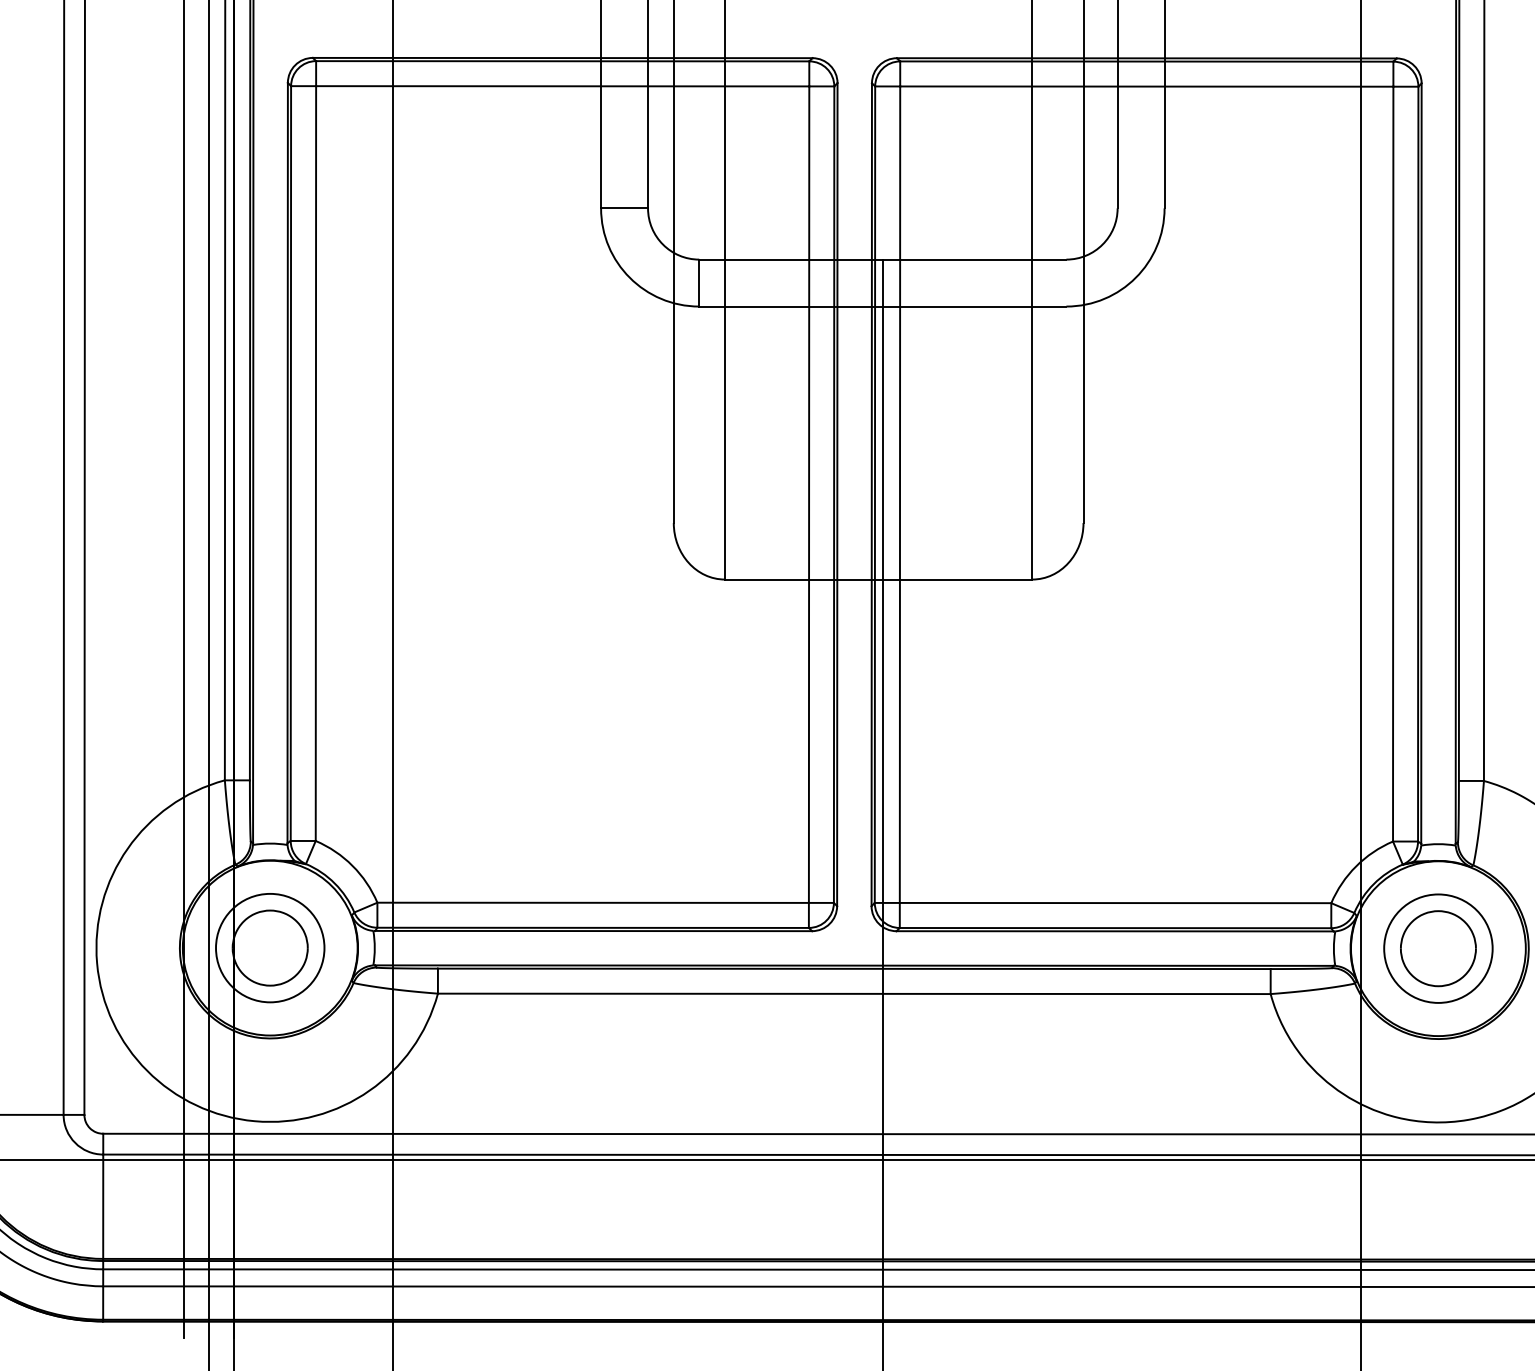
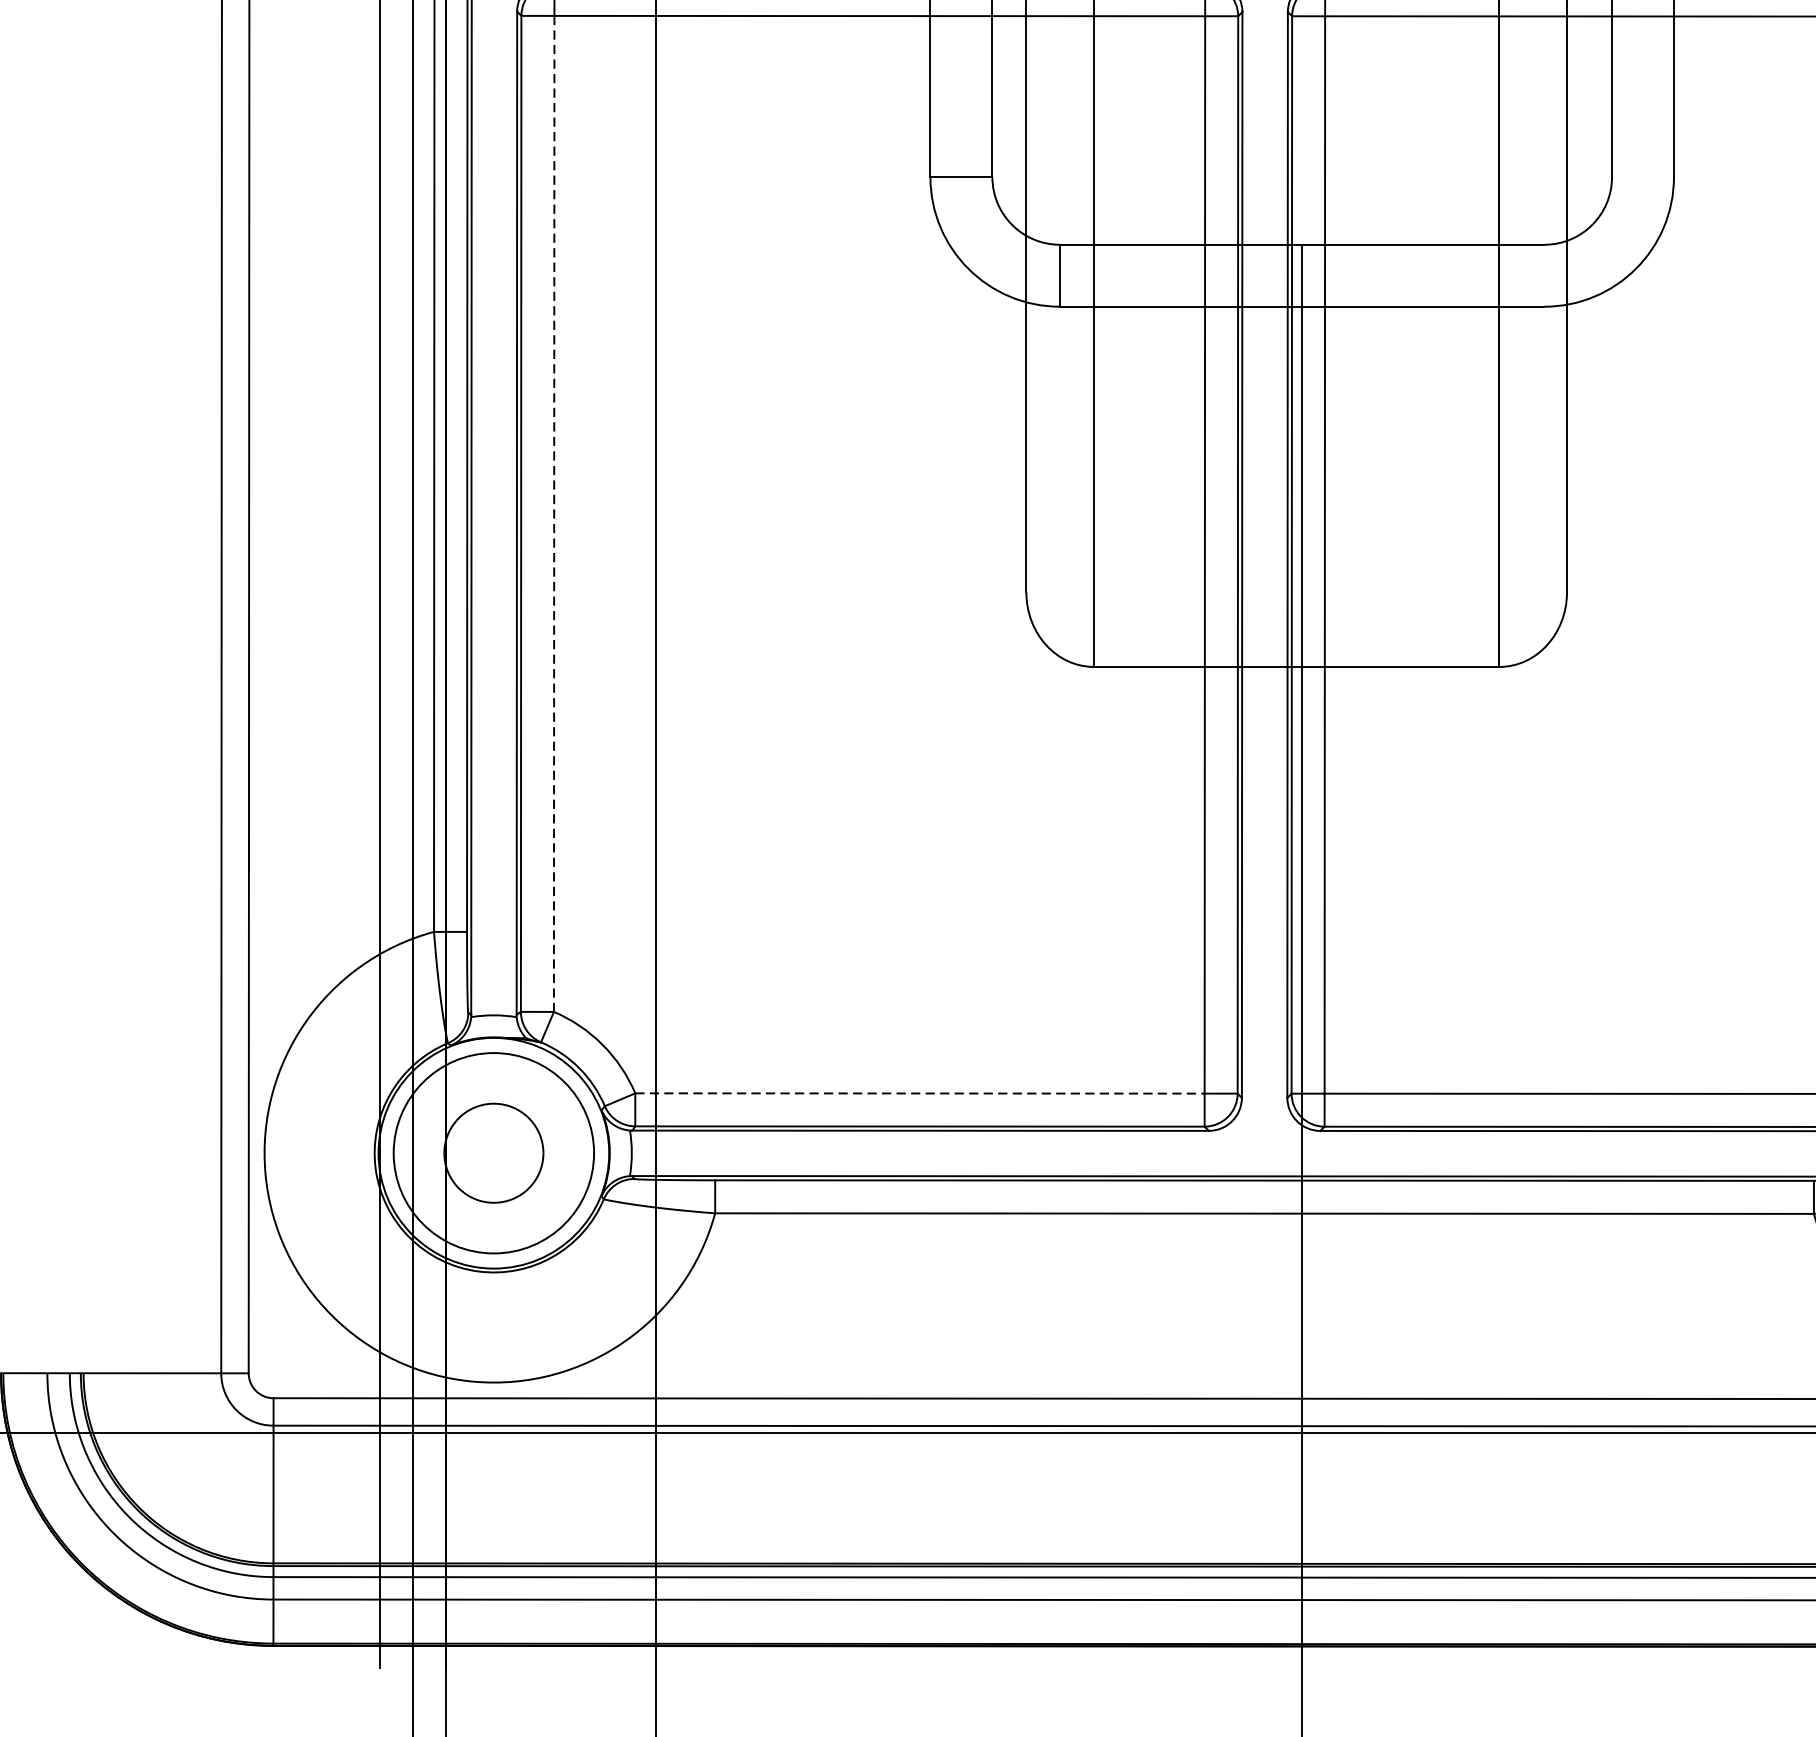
line: (315, 464) -> (553, 515), solid -> dashed
line: (593, 902) -> (920, 1093), solid -> dashed
circle: (270, 947) -> (494, 1152), size x1.4

